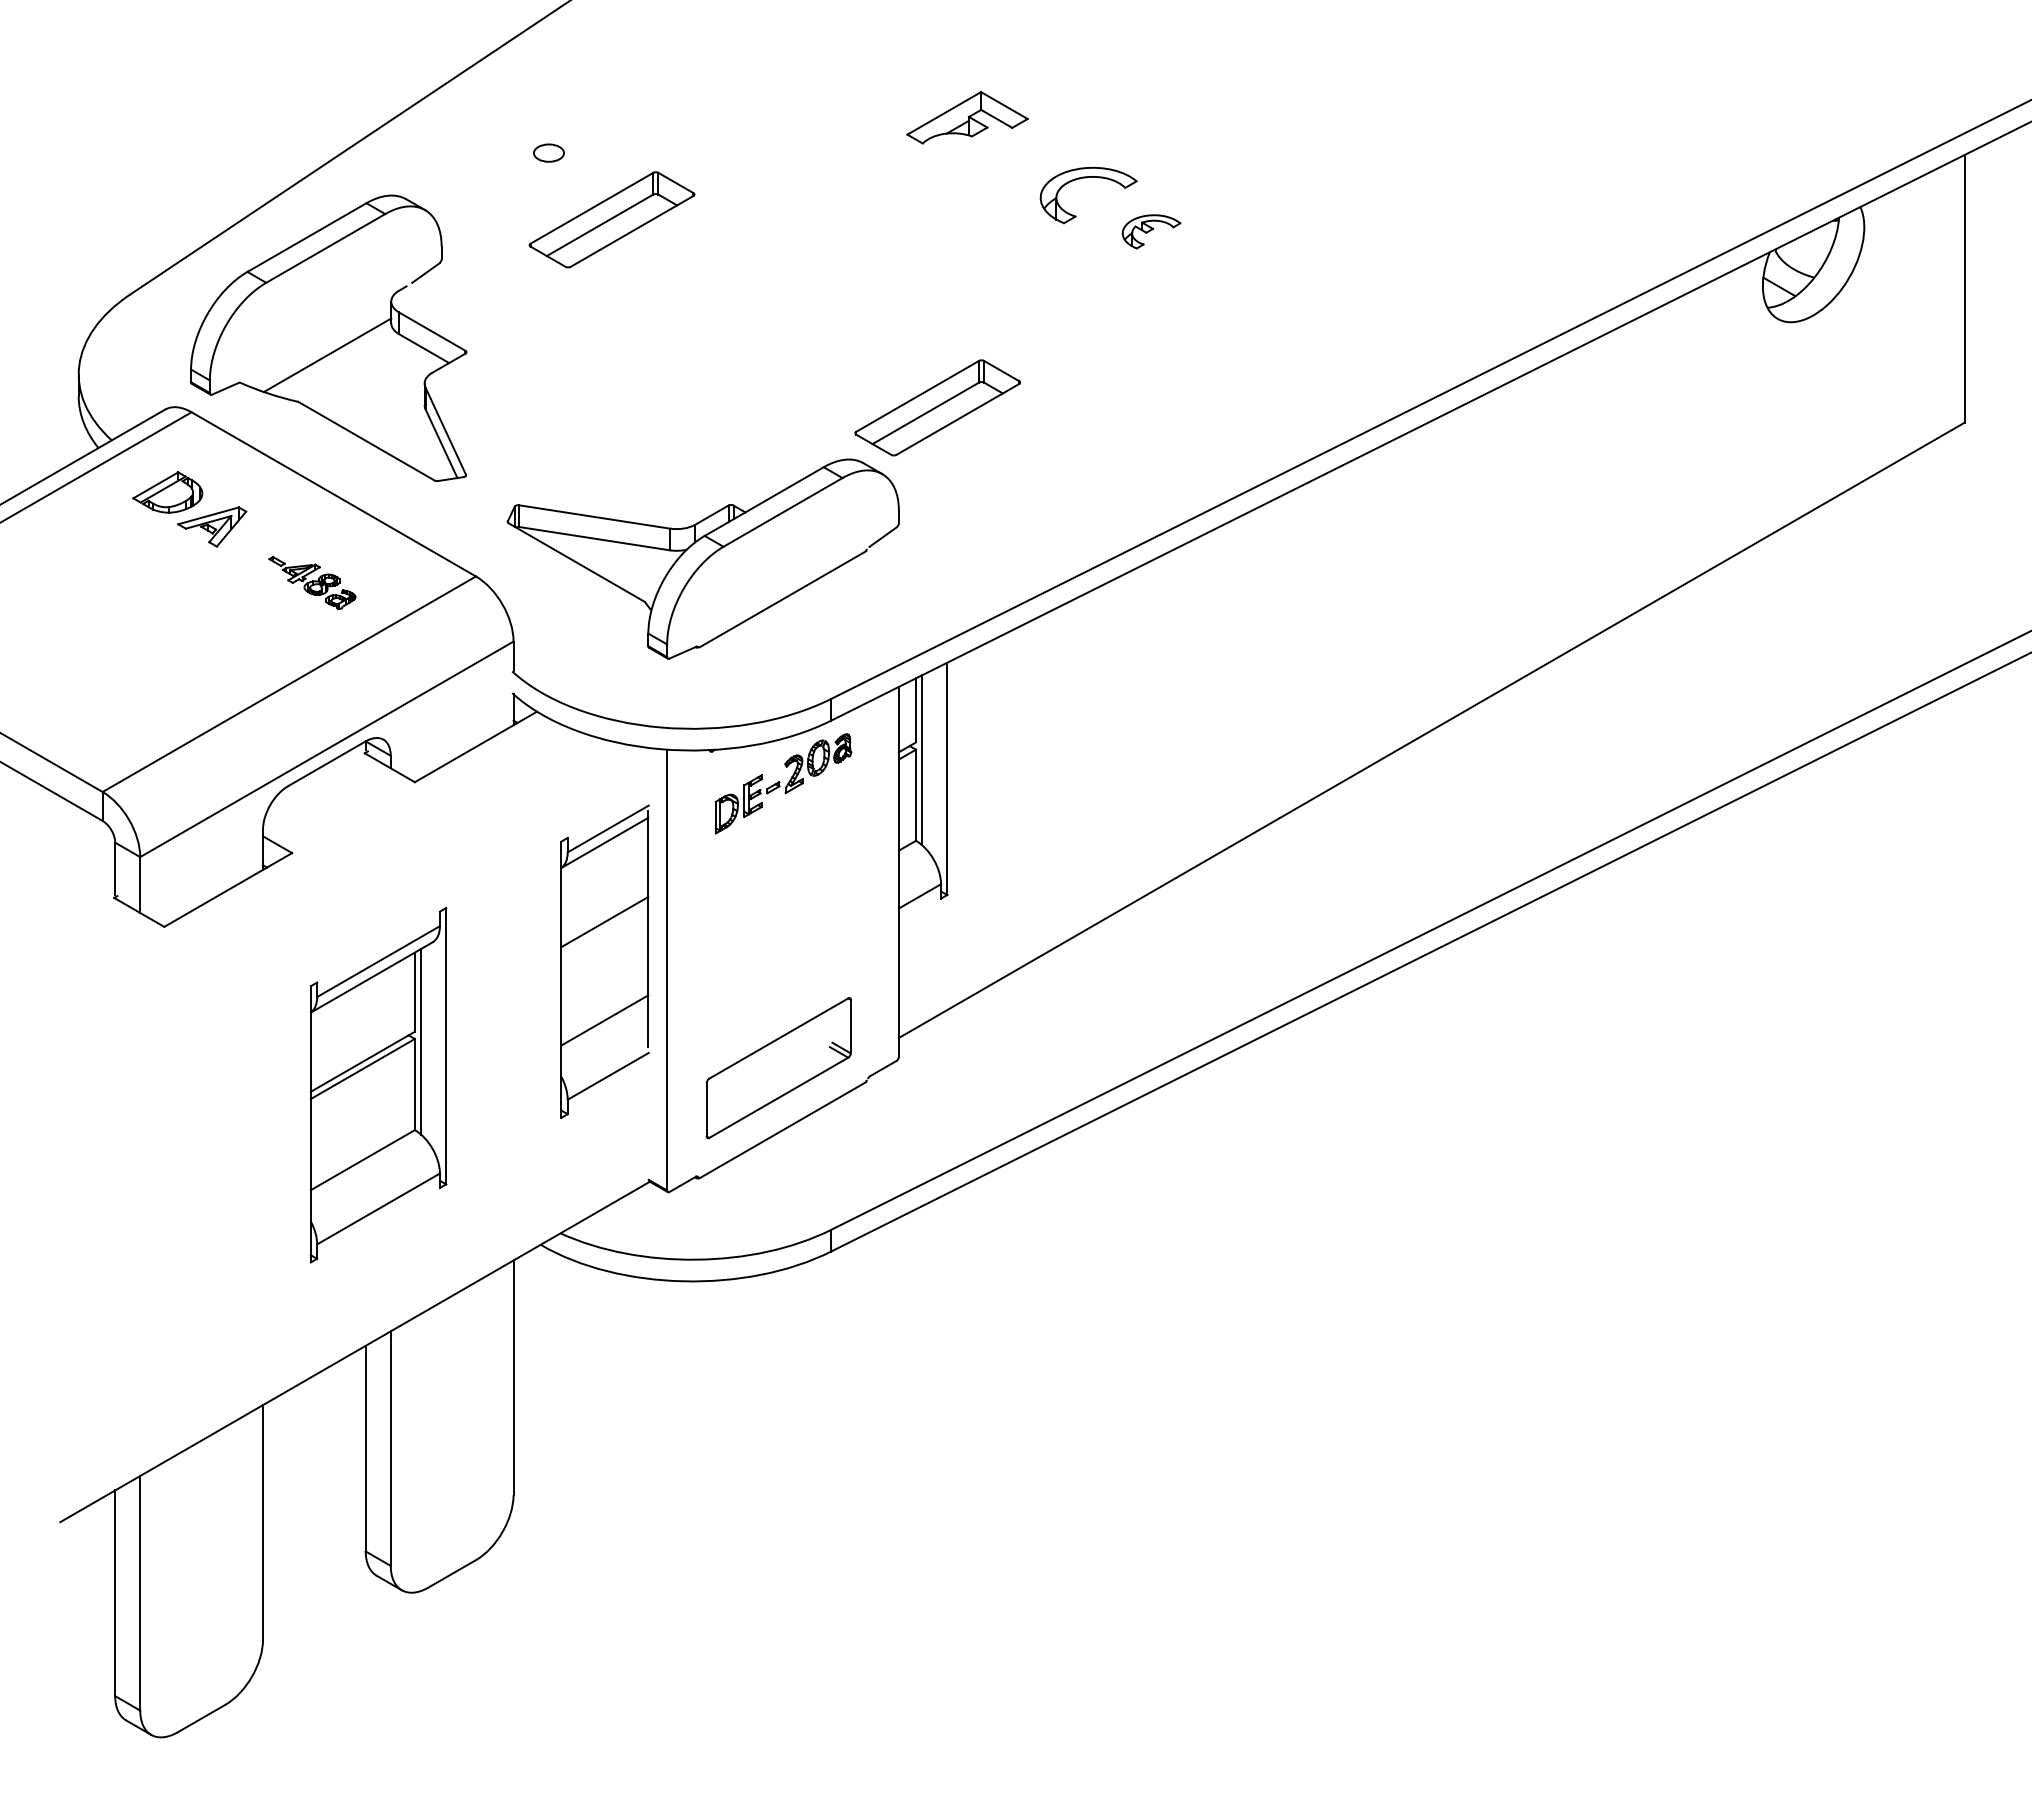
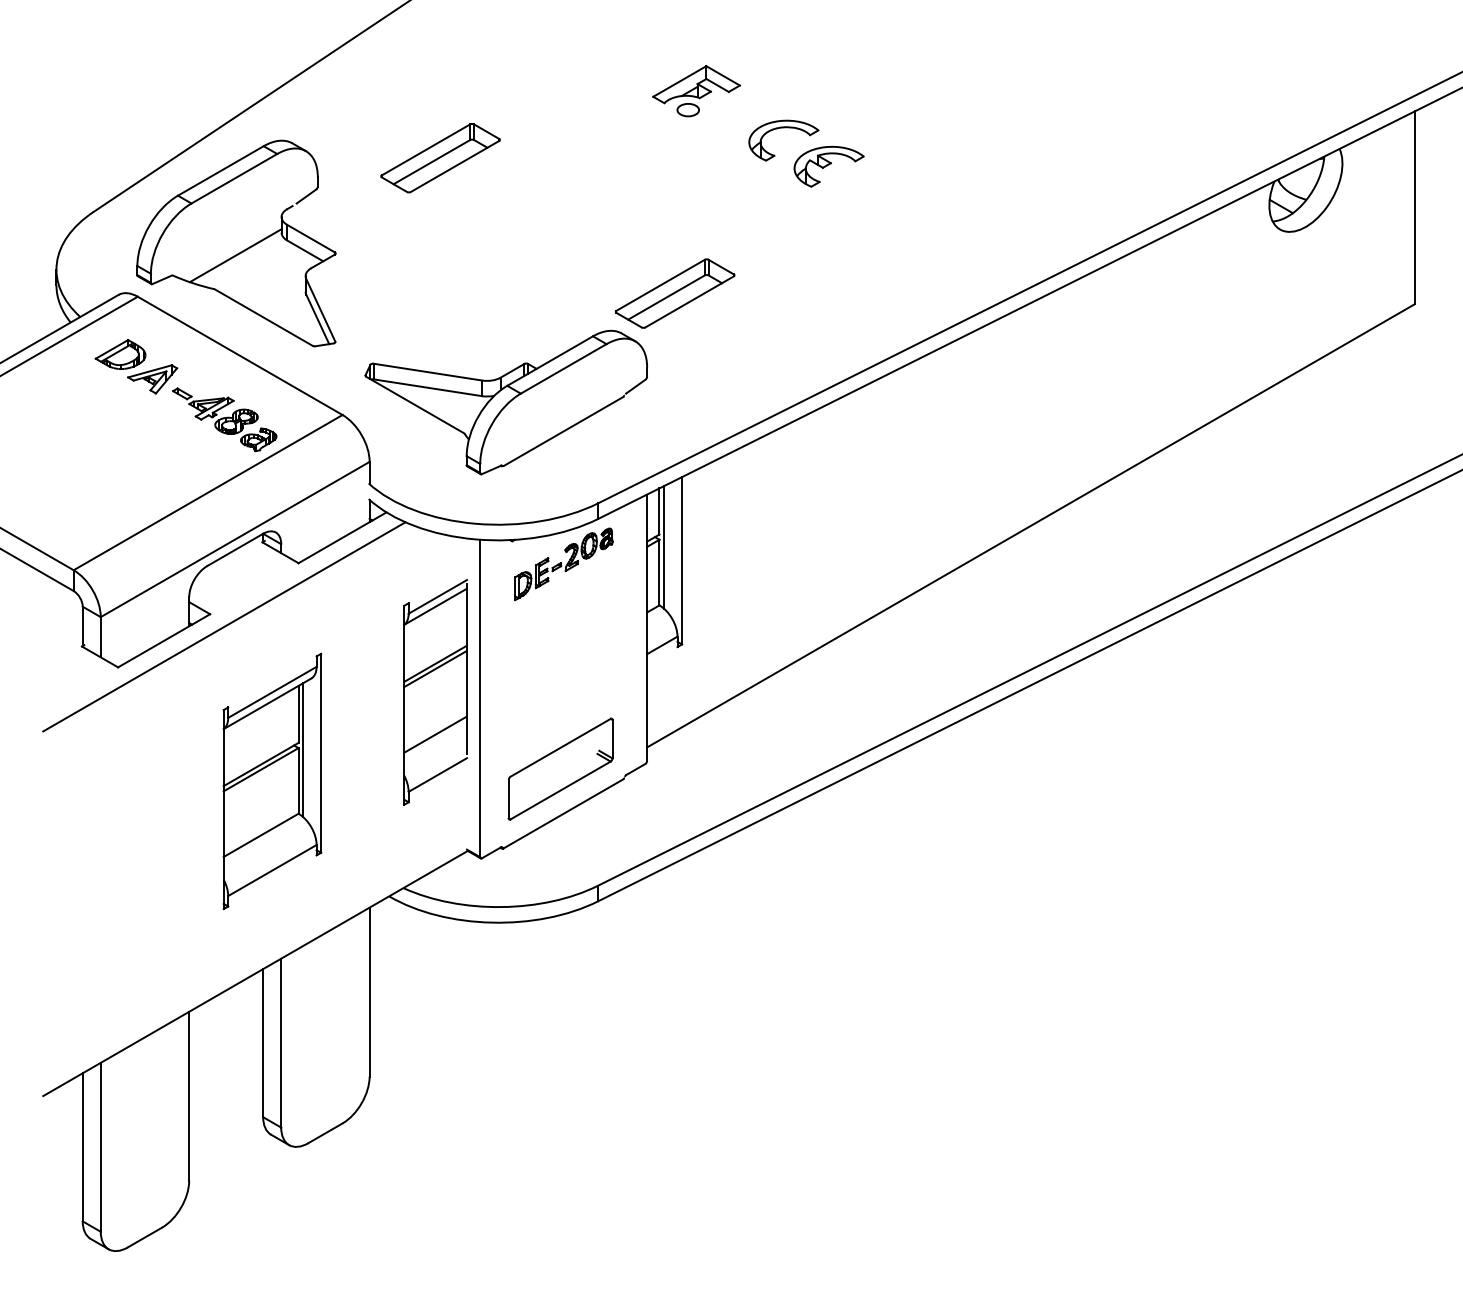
part: (548, 152) -> (687, 109), moved
part: (1151, 231) -> (829, 166), size x1.67
part: (312, 582) -> (224, 419), size x1.67
line: (311, 870) -> (224, 626), added
line: (604, 929) -> (435, 669), added

